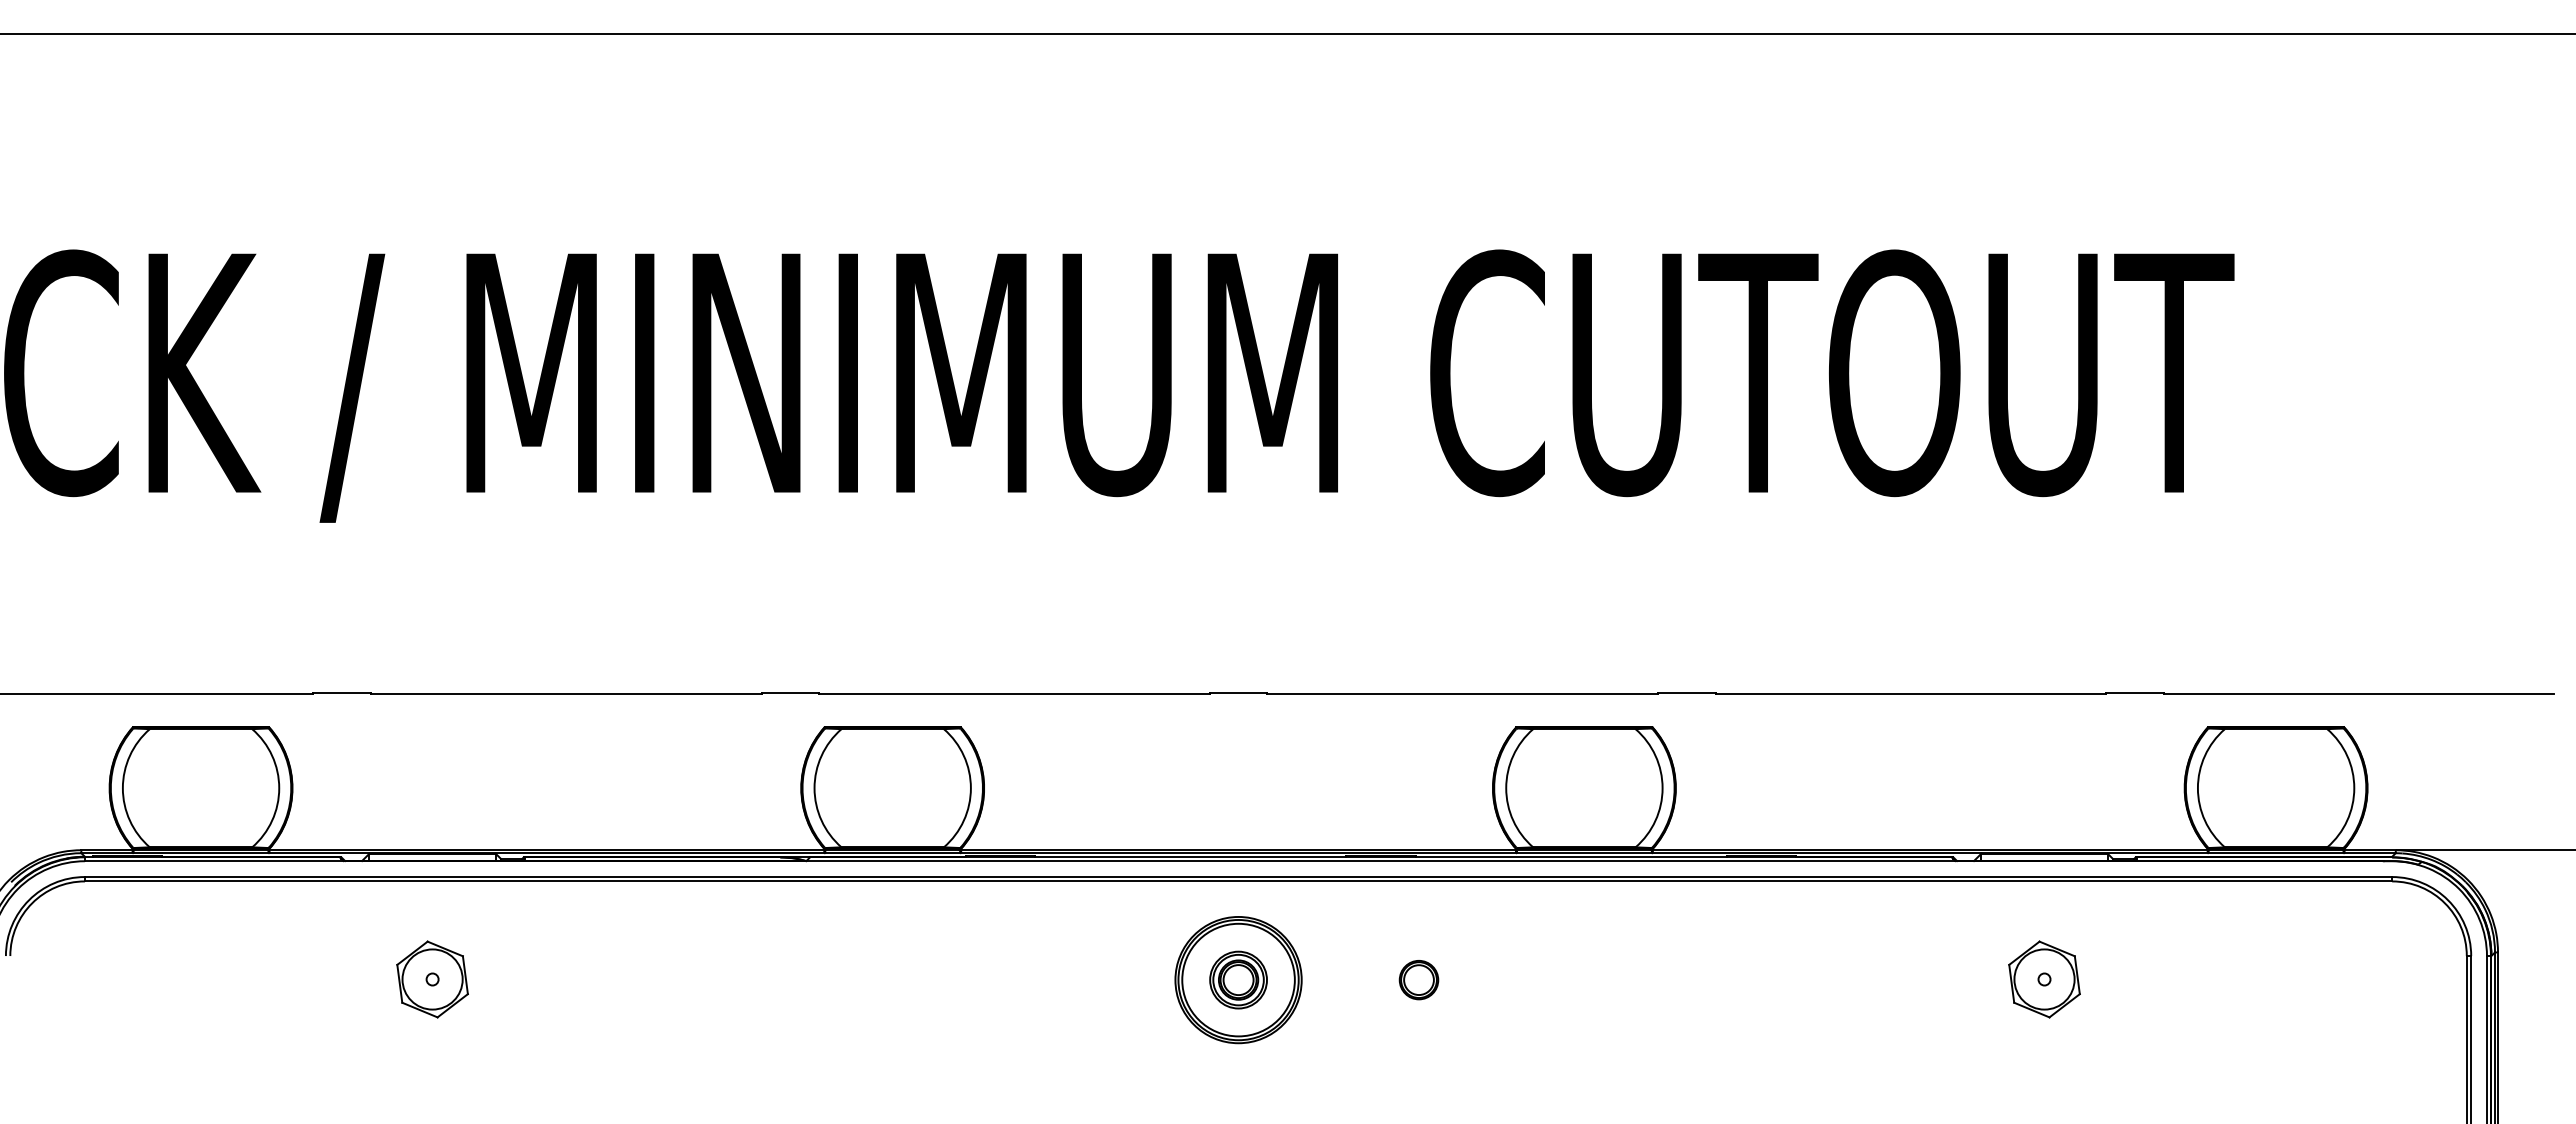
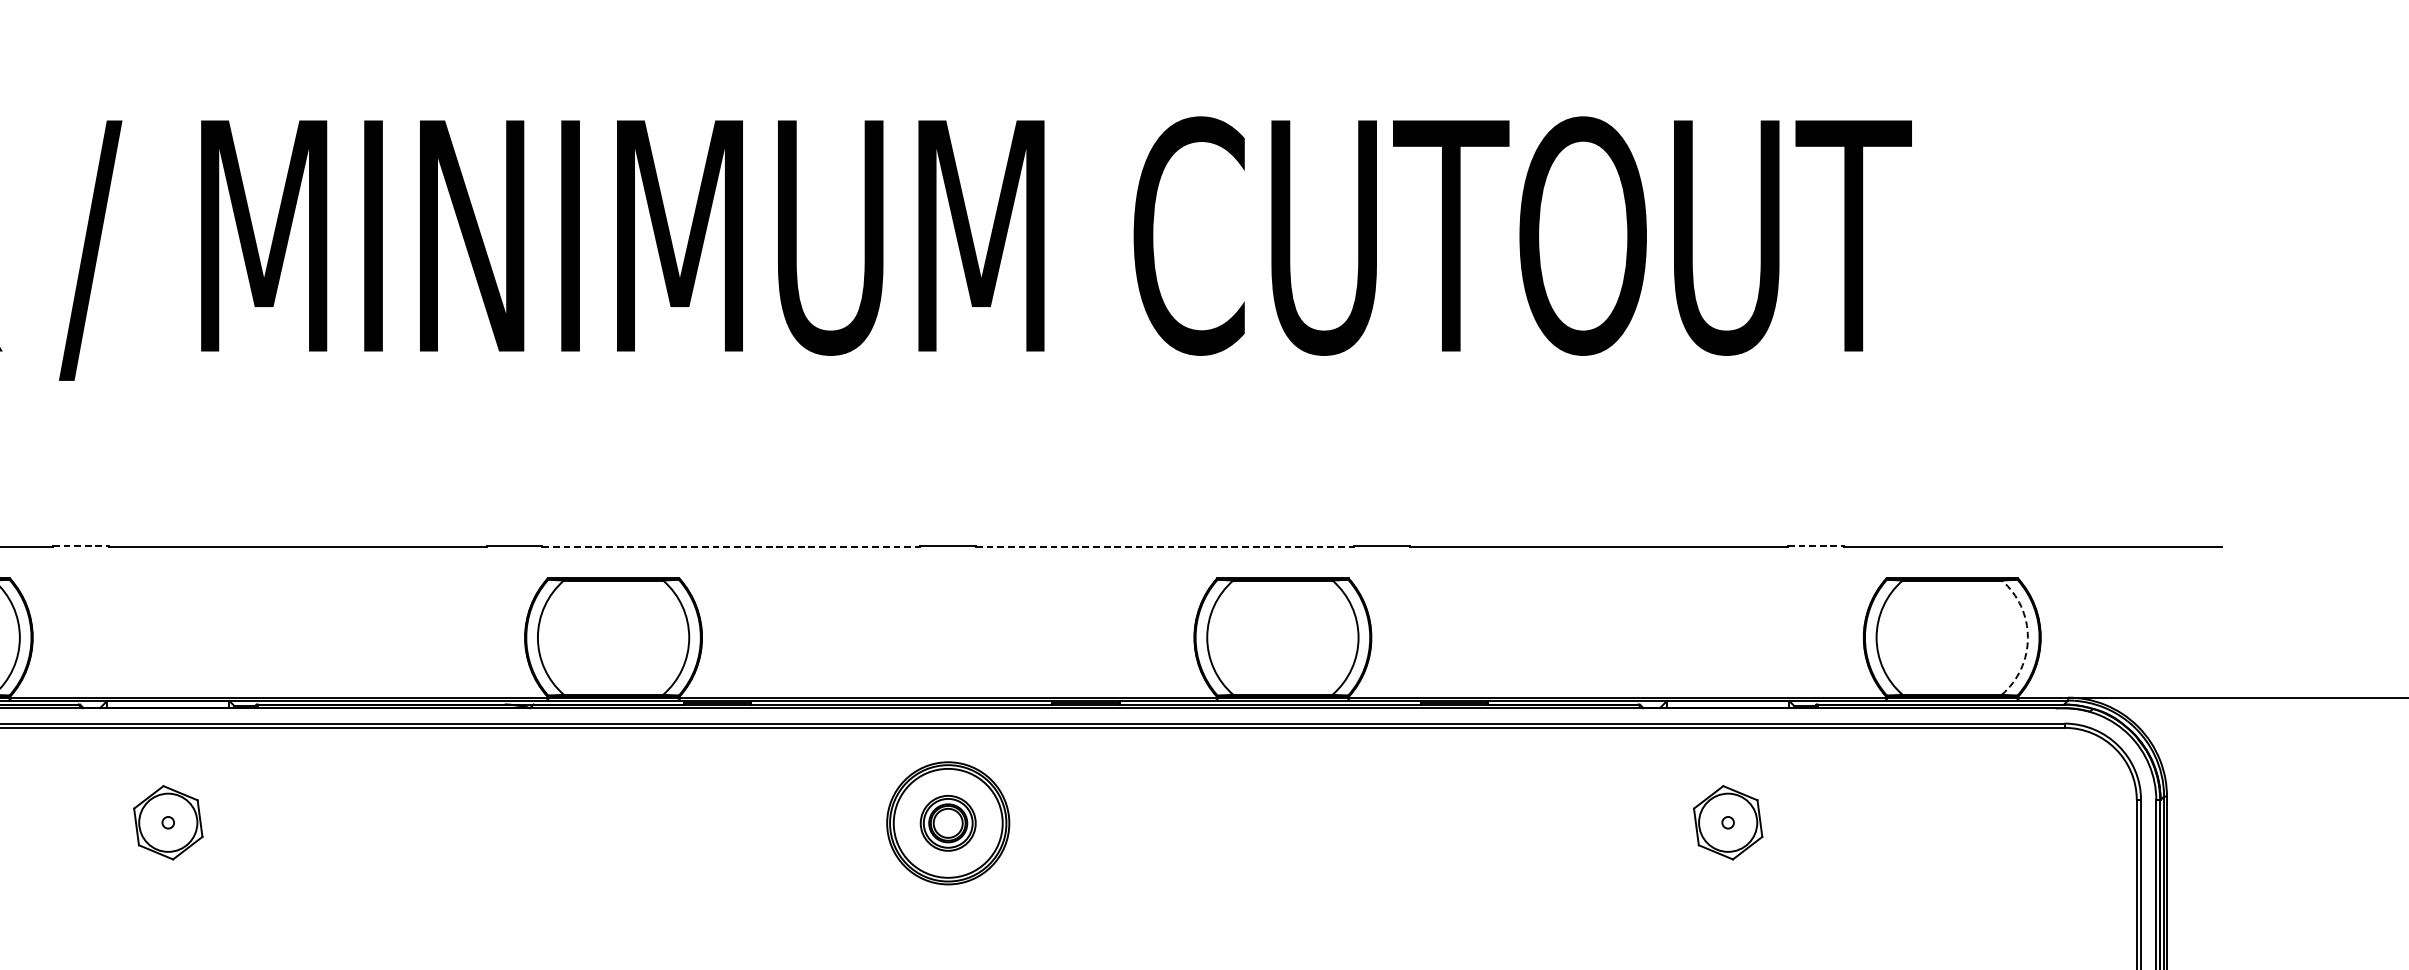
line: (342, 693) -> (81, 546), solid -> dashed
line: (2134, 693) -> (1815, 546), solid -> dashed
line: (1014, 694) -> (731, 546), solid -> dashed
line: (1463, 694) -> (1165, 546), solid -> dashed
arc: (2354, 788) -> (2028, 637), solid -> dashed
part: (1418, 980) -> (1122, 823), removed

